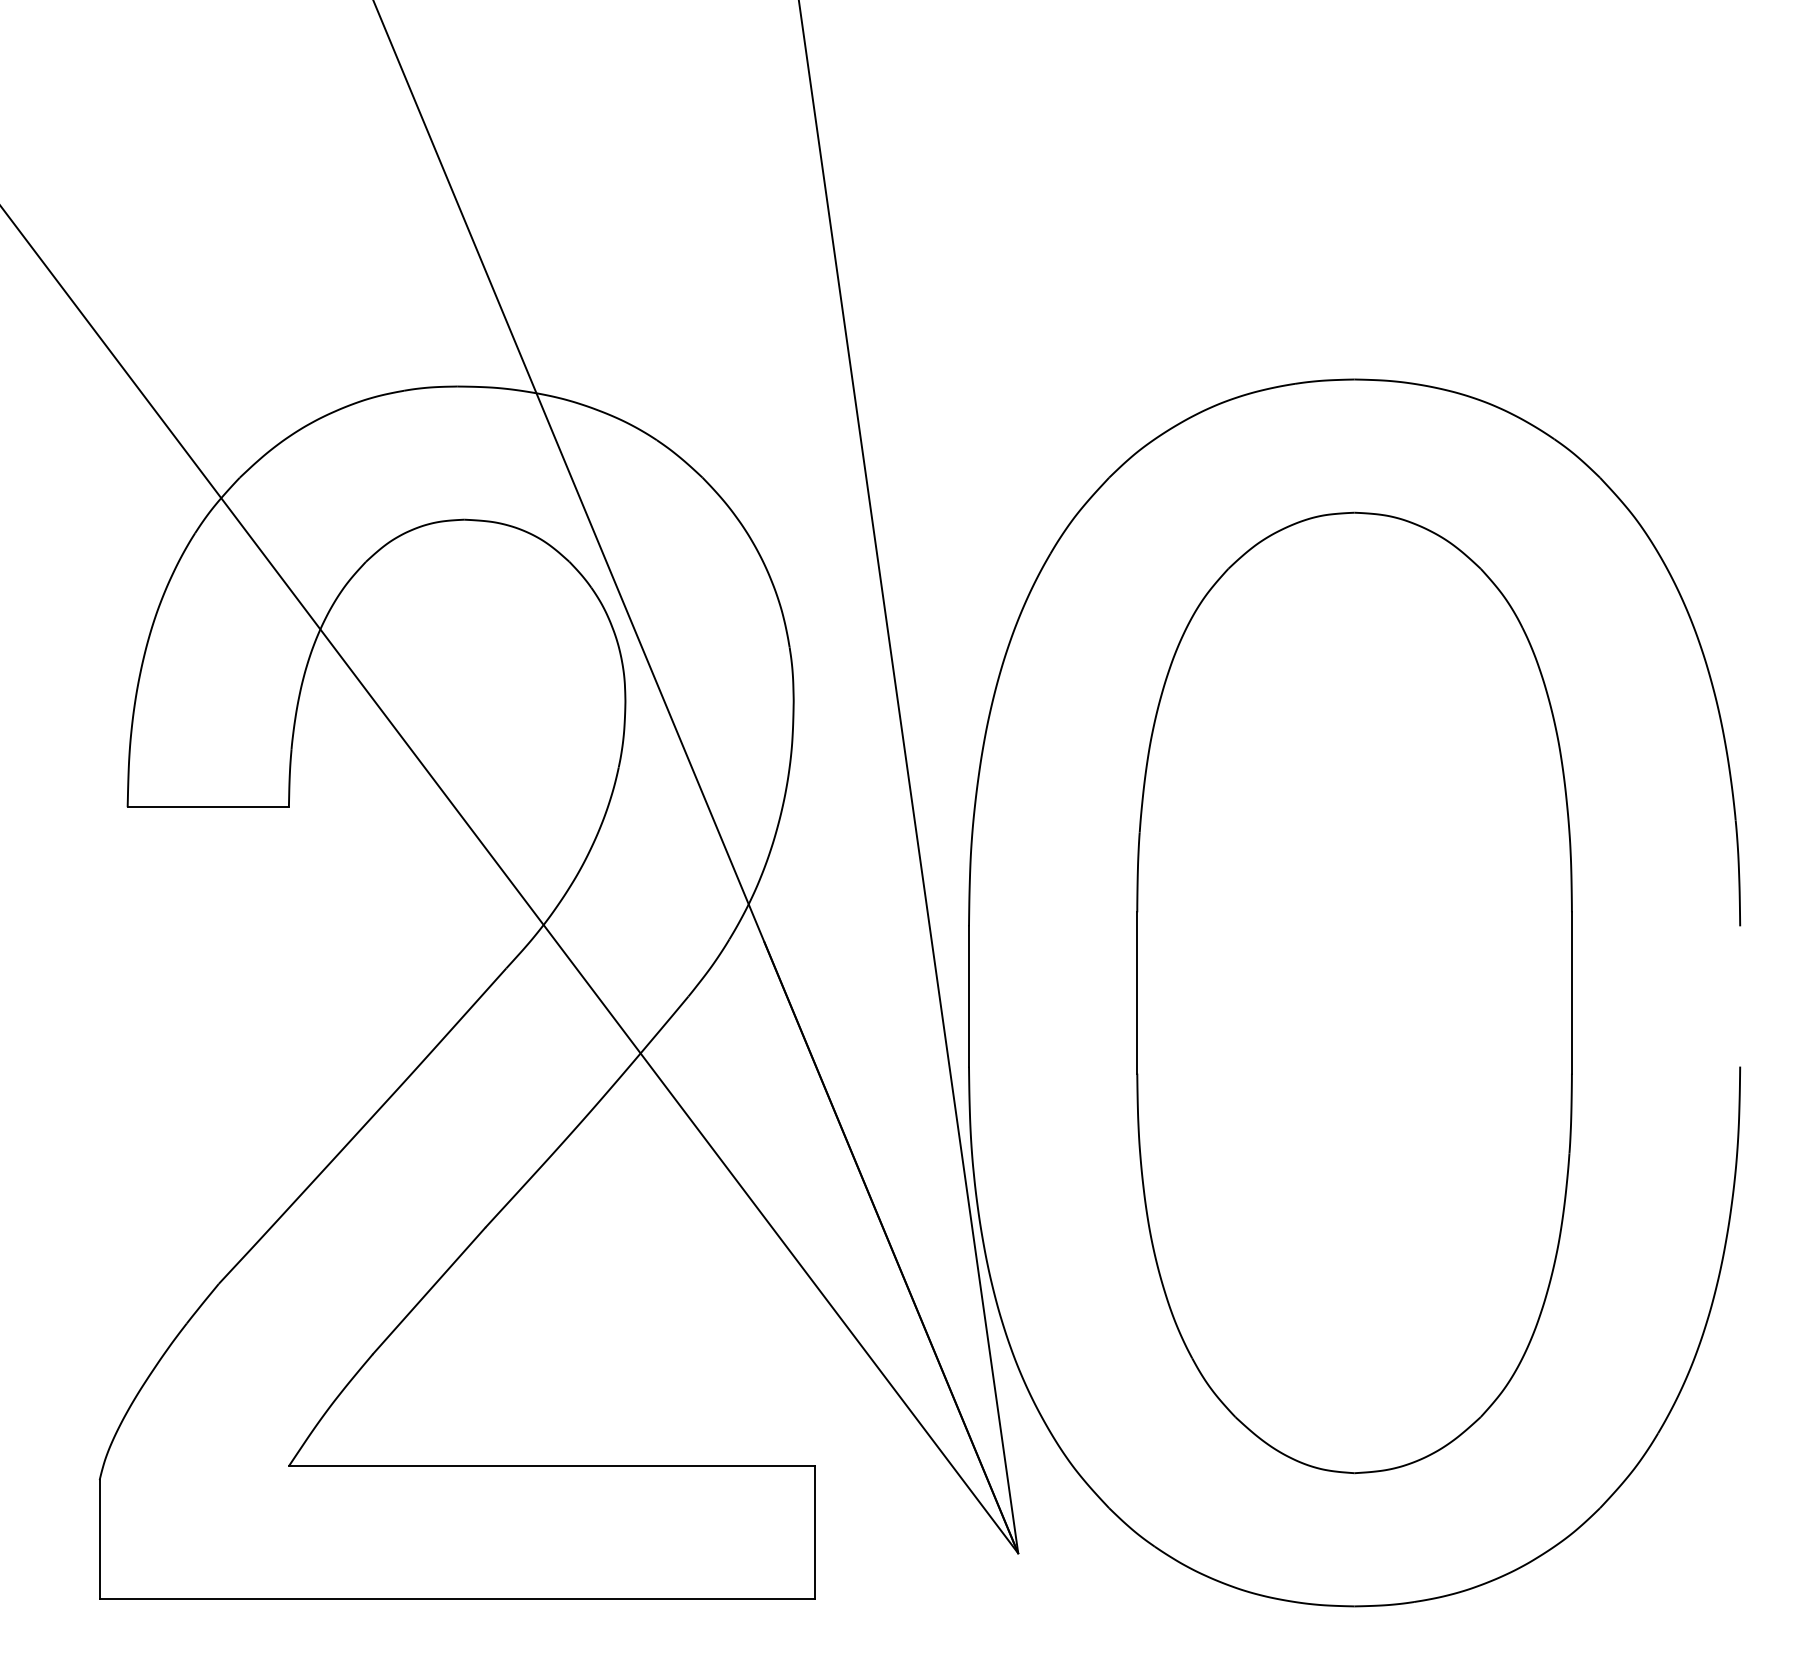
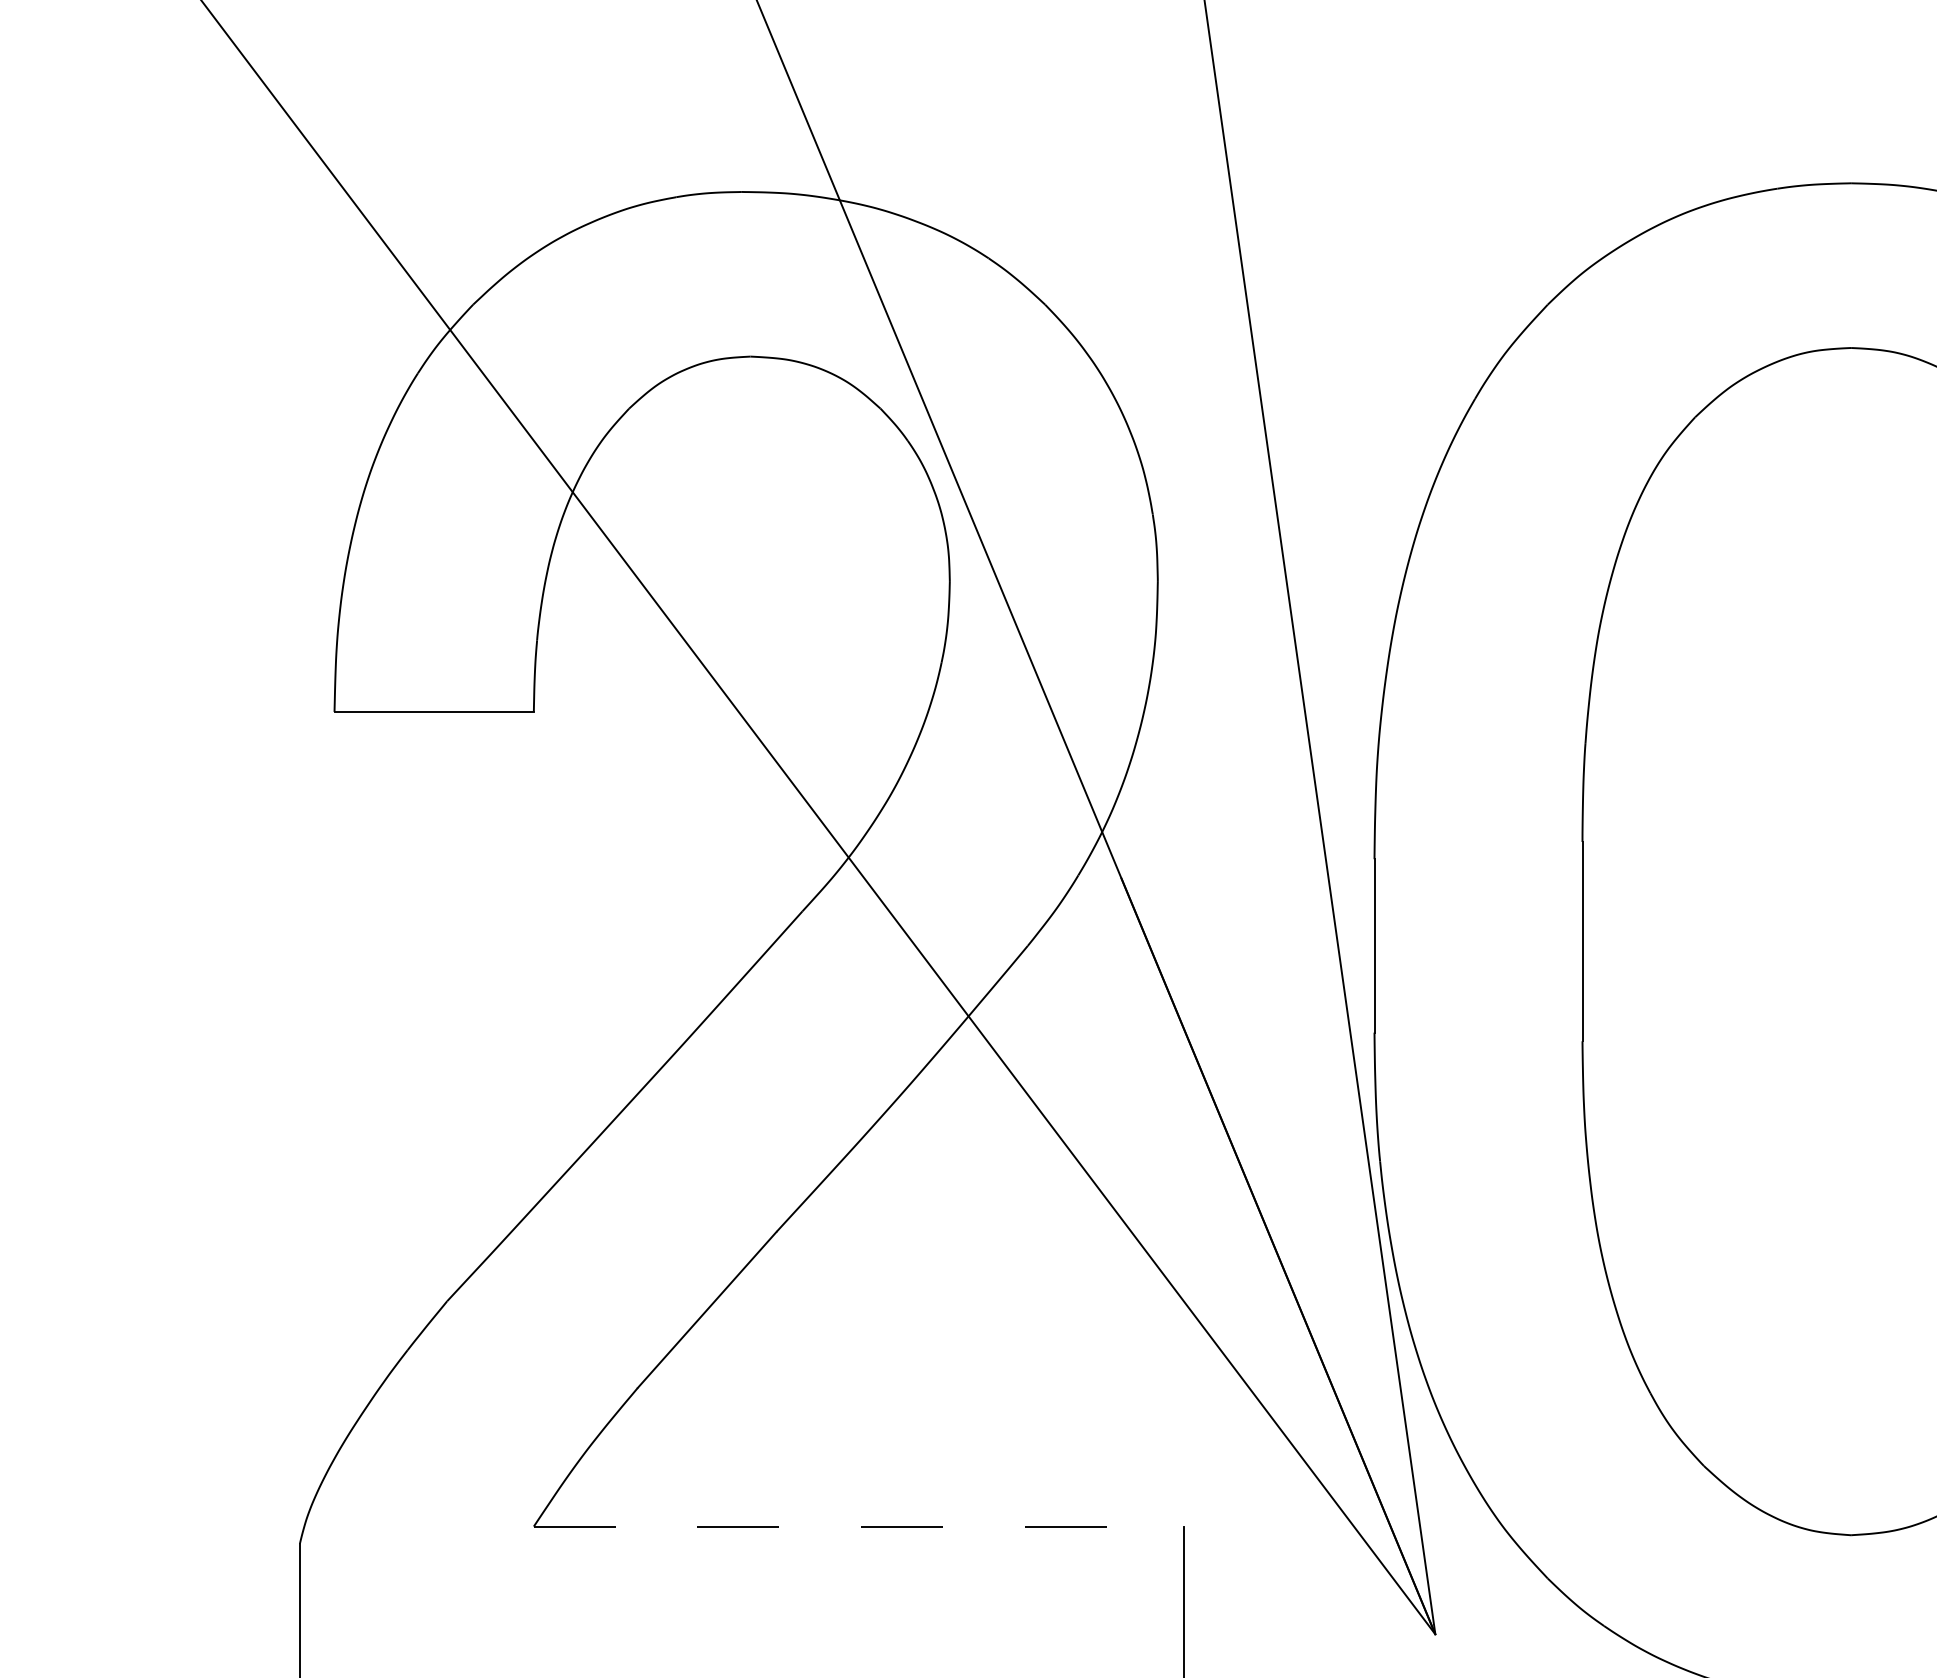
line: (551, 1466) -> (858, 1526), solid -> dashed

